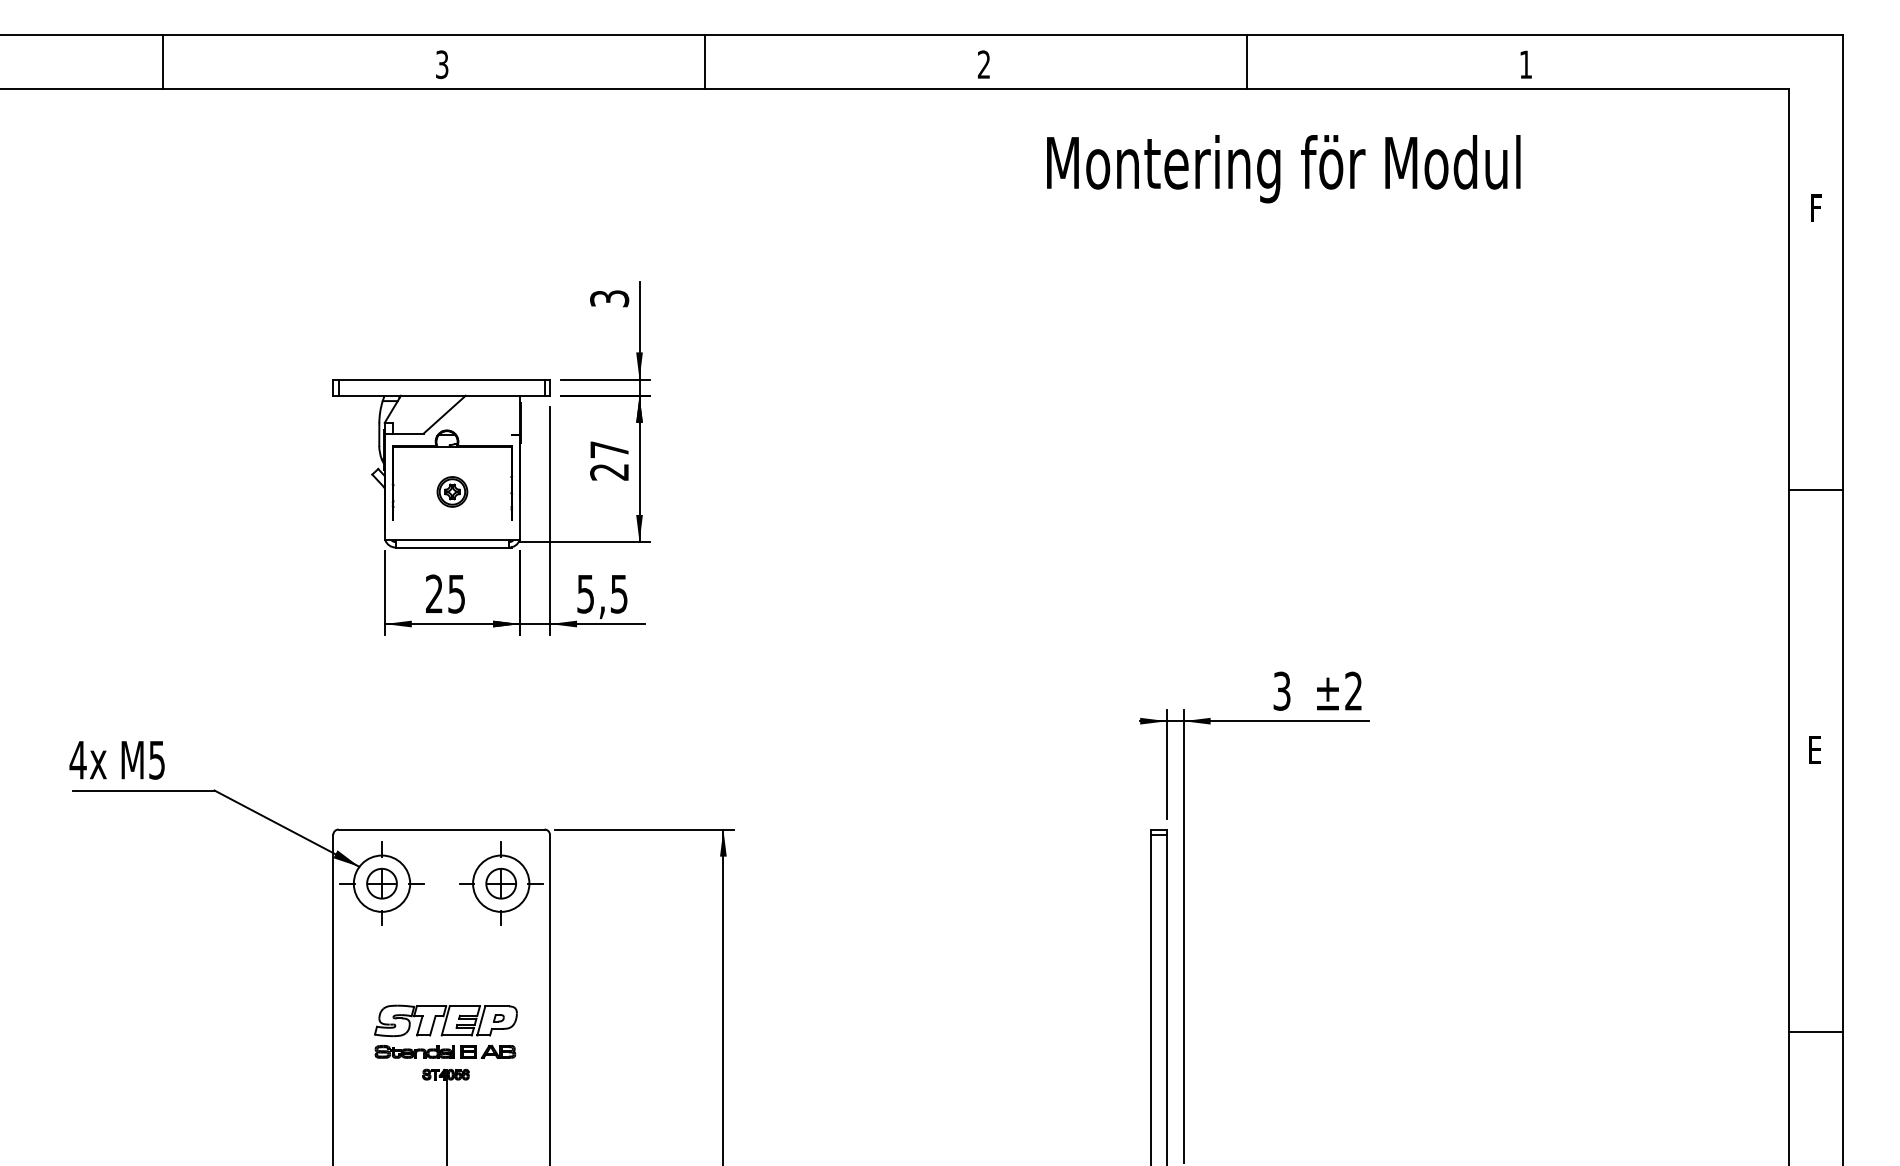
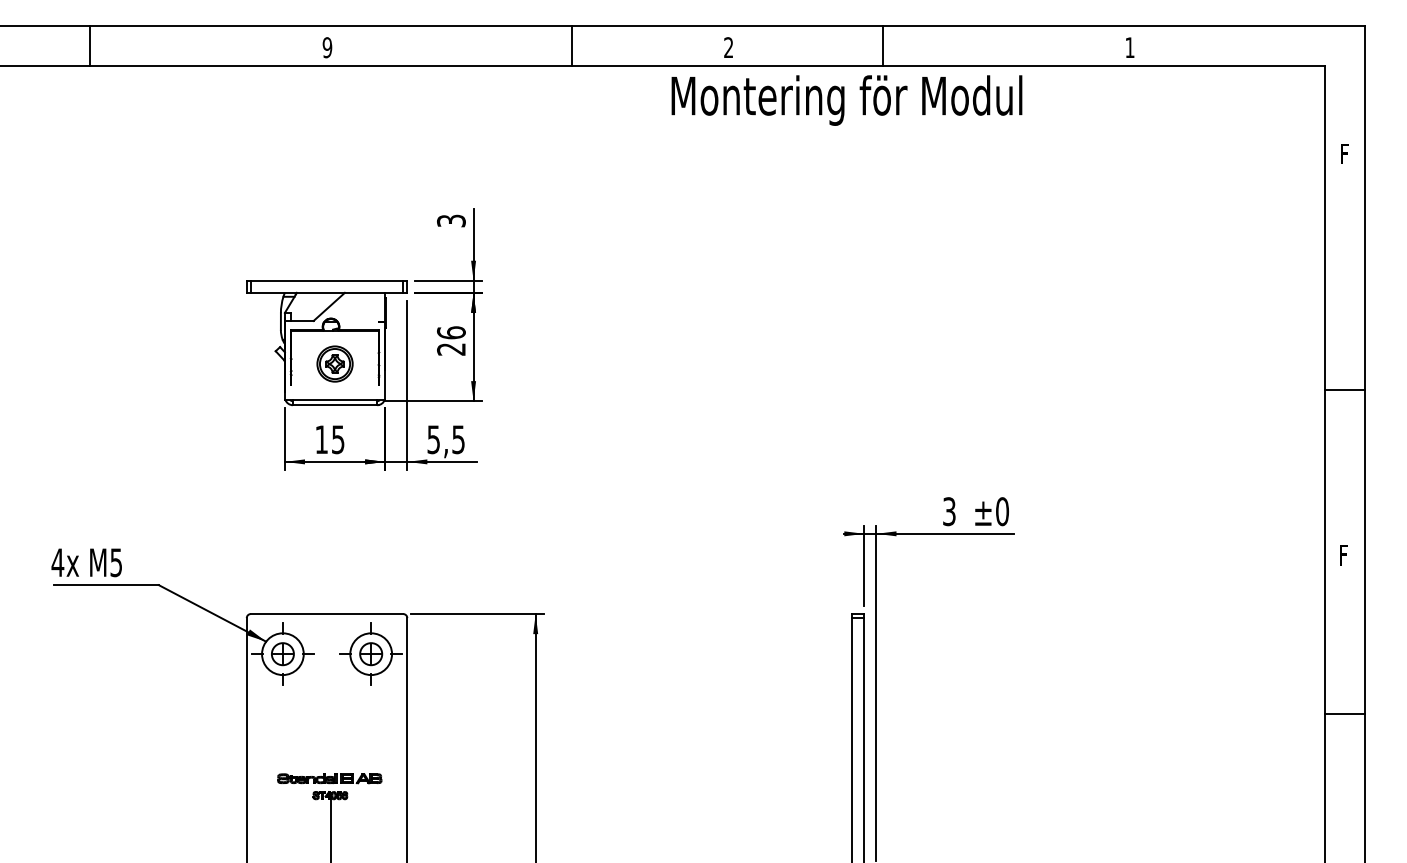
line: (163, 62) -> (89, 46), moved
line: (705, 62) -> (572, 46), moved
line: (1246, 62) -> (883, 46), moved
text: (441, 64) -> (326, 47), 3 -> 9
text: (1283, 169) -> (846, 100), moved
text: (609, 449) -> (451, 332), 27 -> 26
line: (1815, 490) -> (1344, 390), moved
part: (452, 491) -> (335, 363), size x1.6
text: (434, 593) -> (321, 439), 25 -> 15
text: (1353, 690) -> (1002, 511), ±2 -> ±0
text: (1816, 749) -> (1345, 554), E -> F
part: (445, 1020) -> (329, 755), removed
line: (1815, 1032) -> (1344, 714), moved

